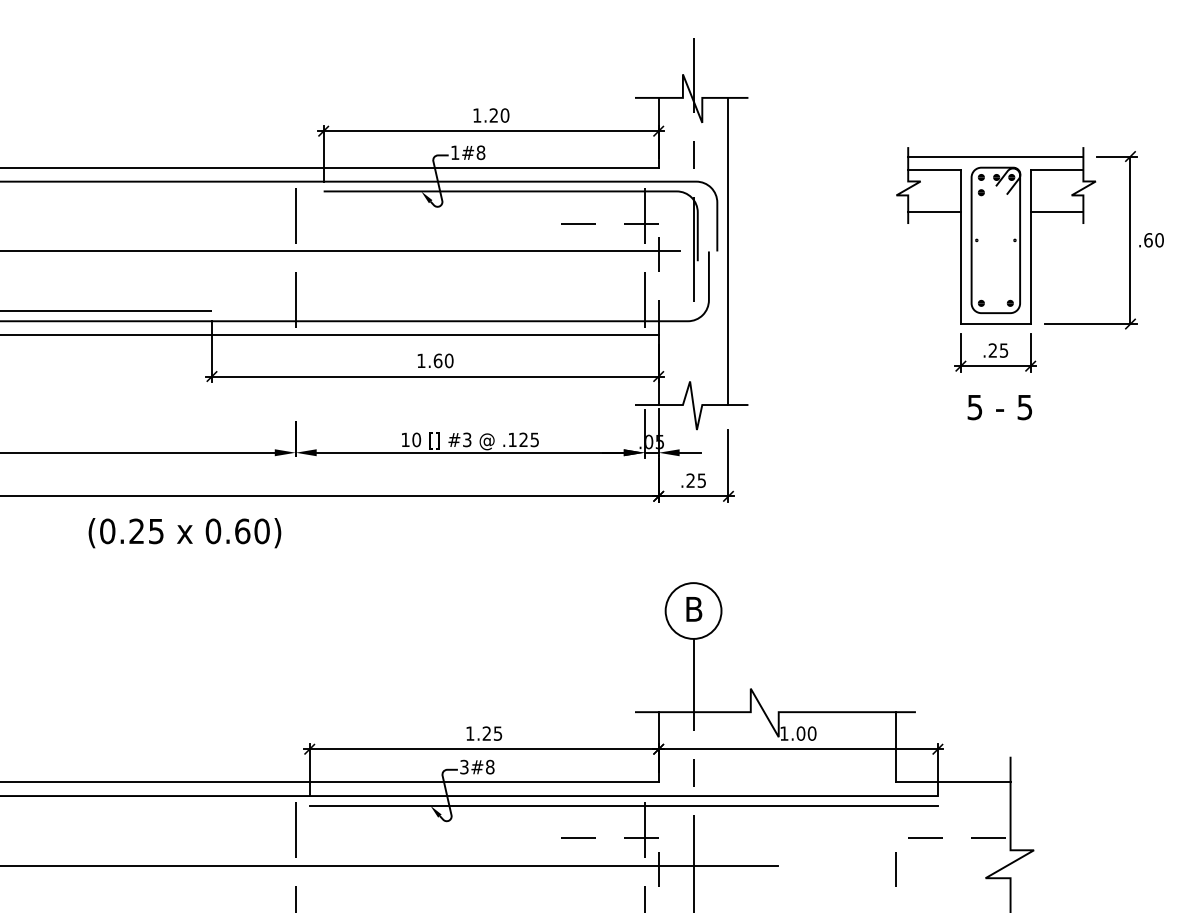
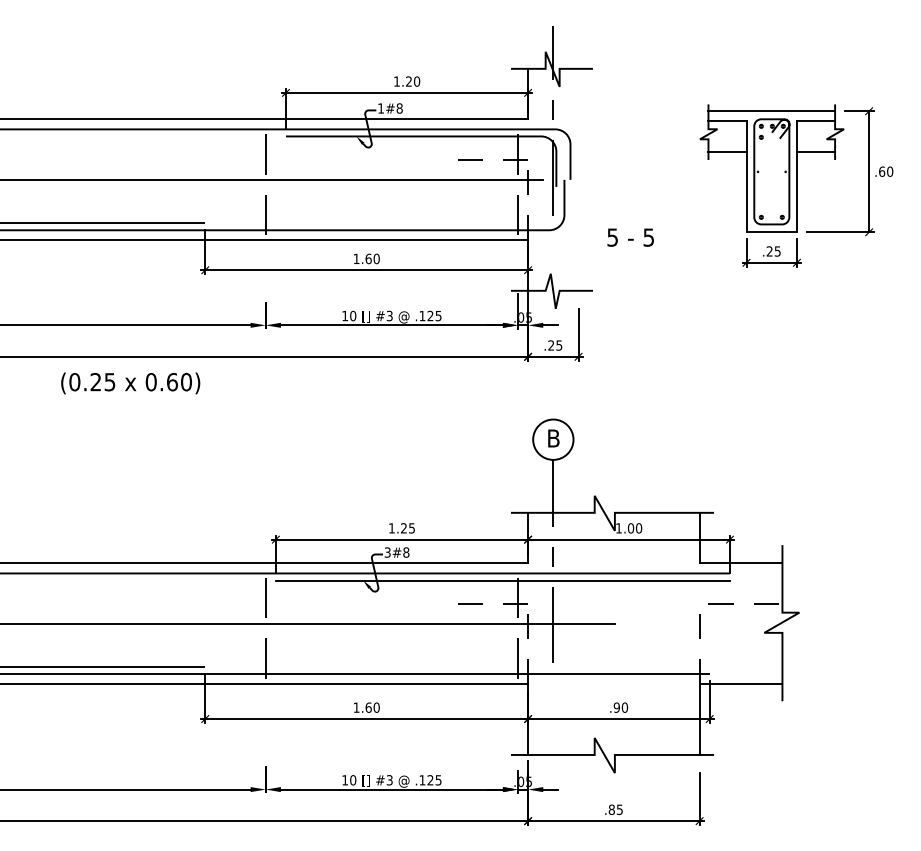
line: (728, 250) -> (578, 179), removed
text: (999, 407) -> (630, 237), moved
text: (184, 533) -> (130, 383), moved

